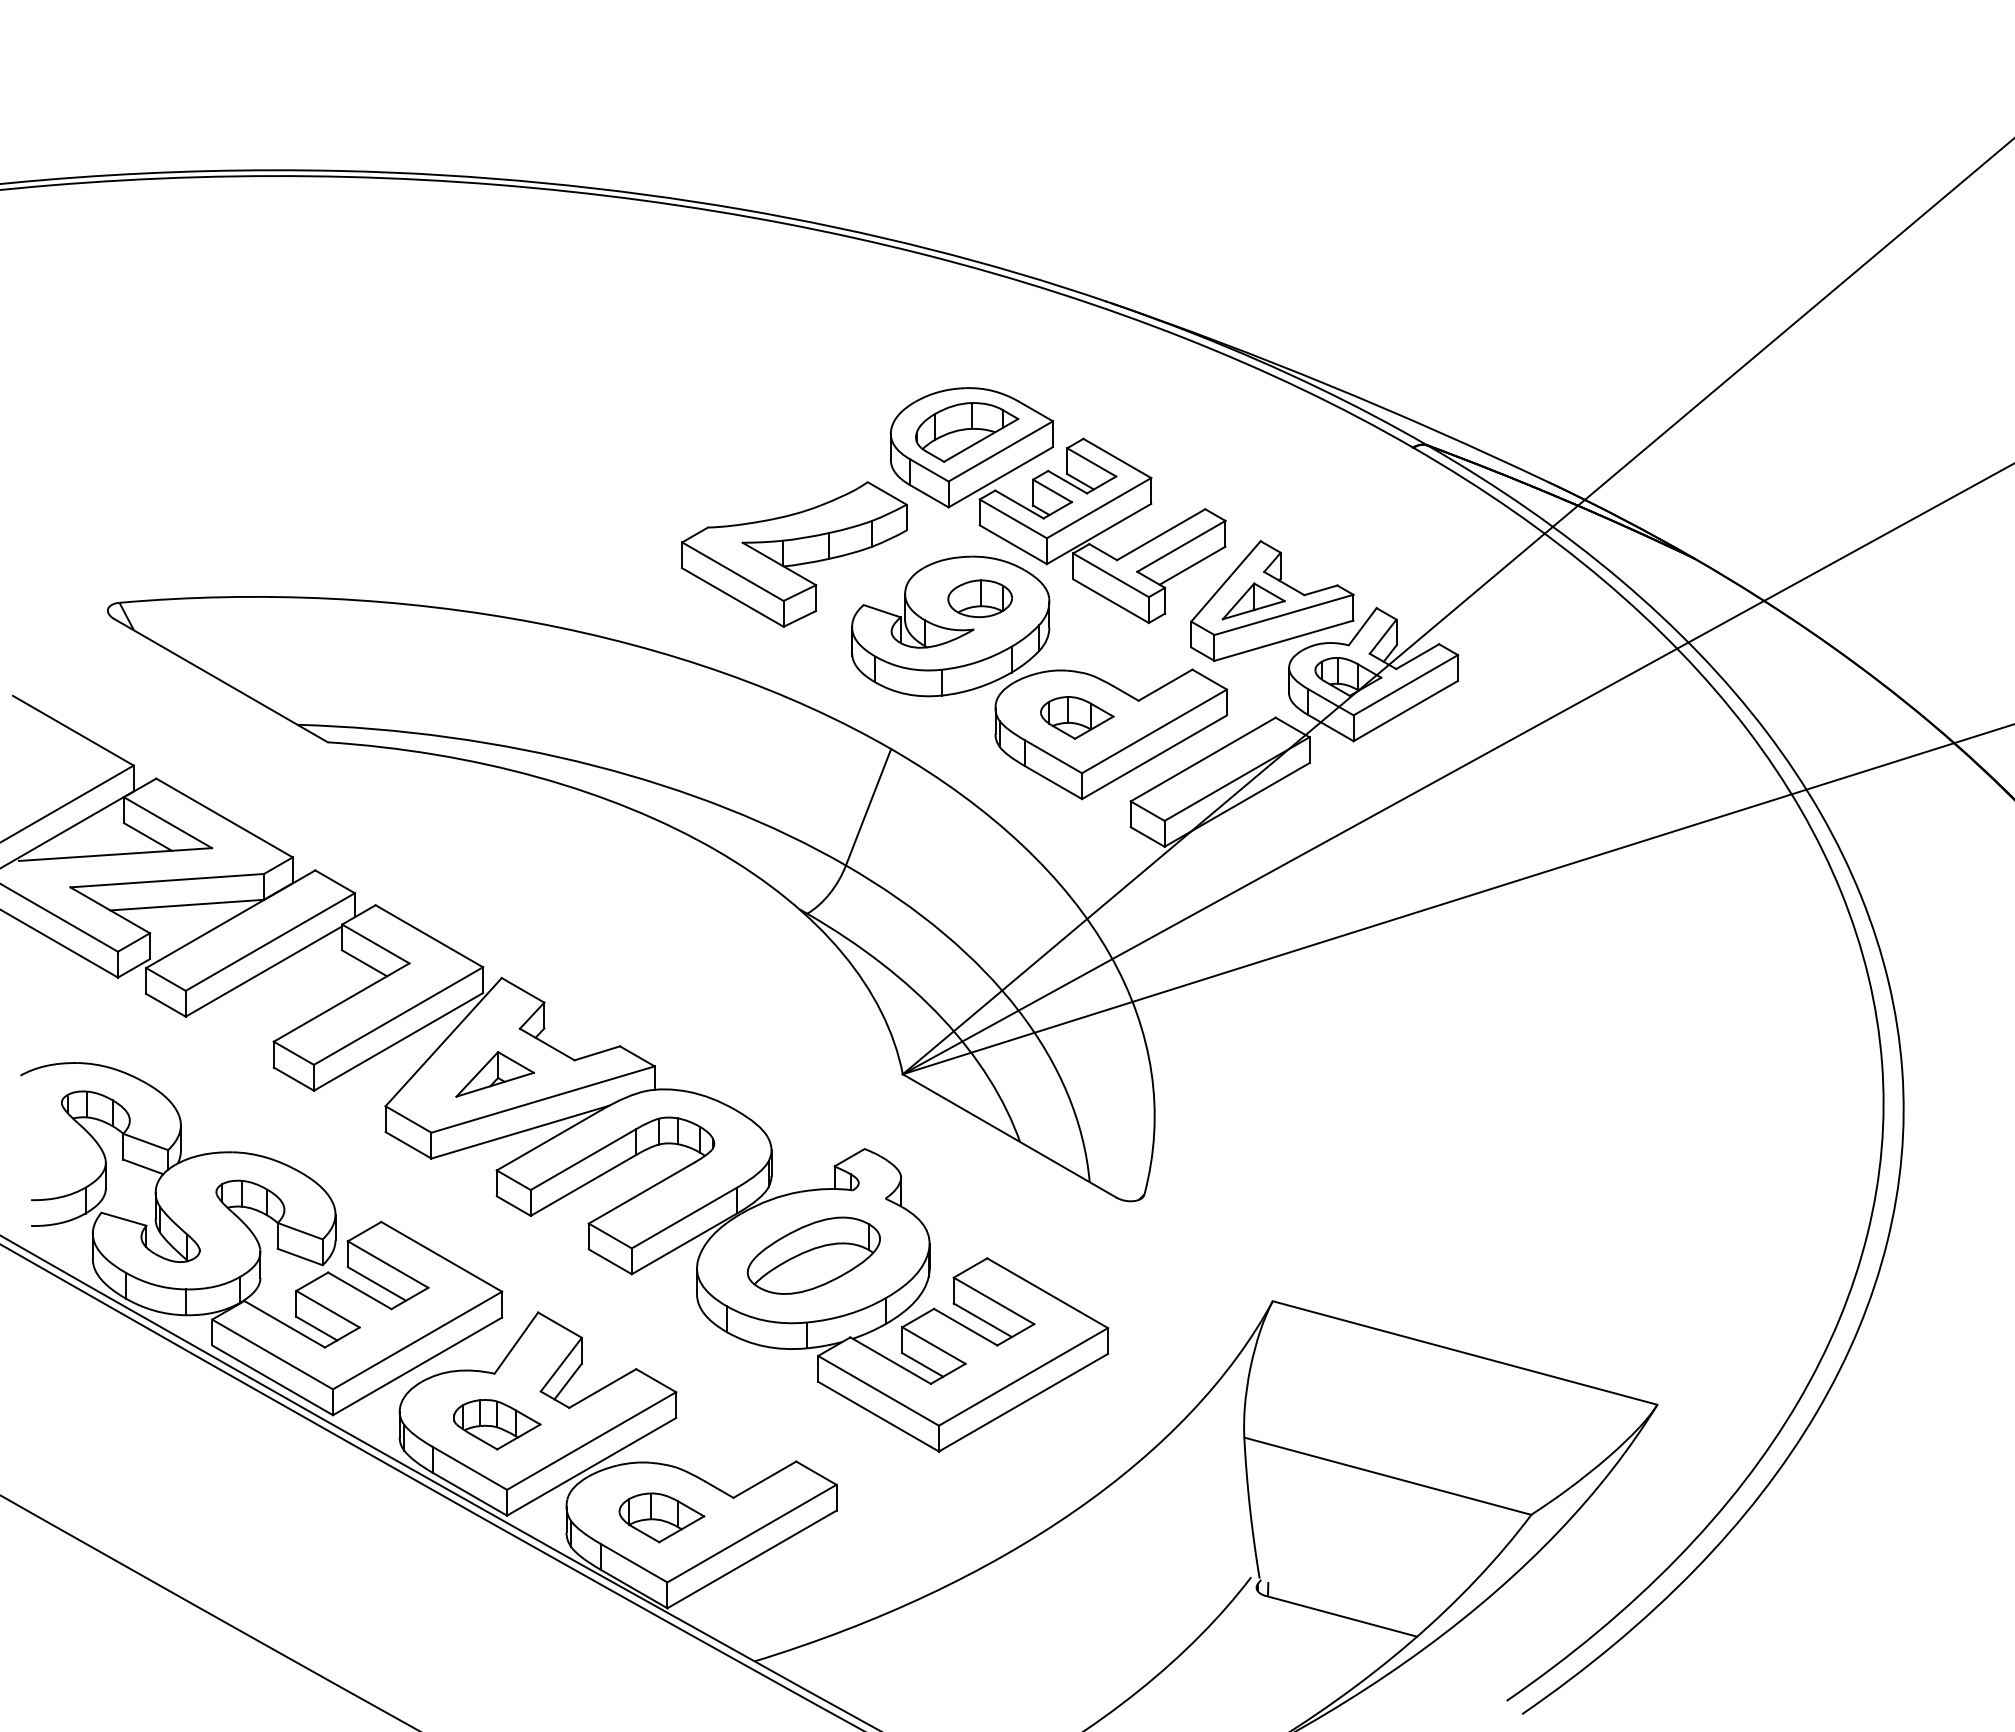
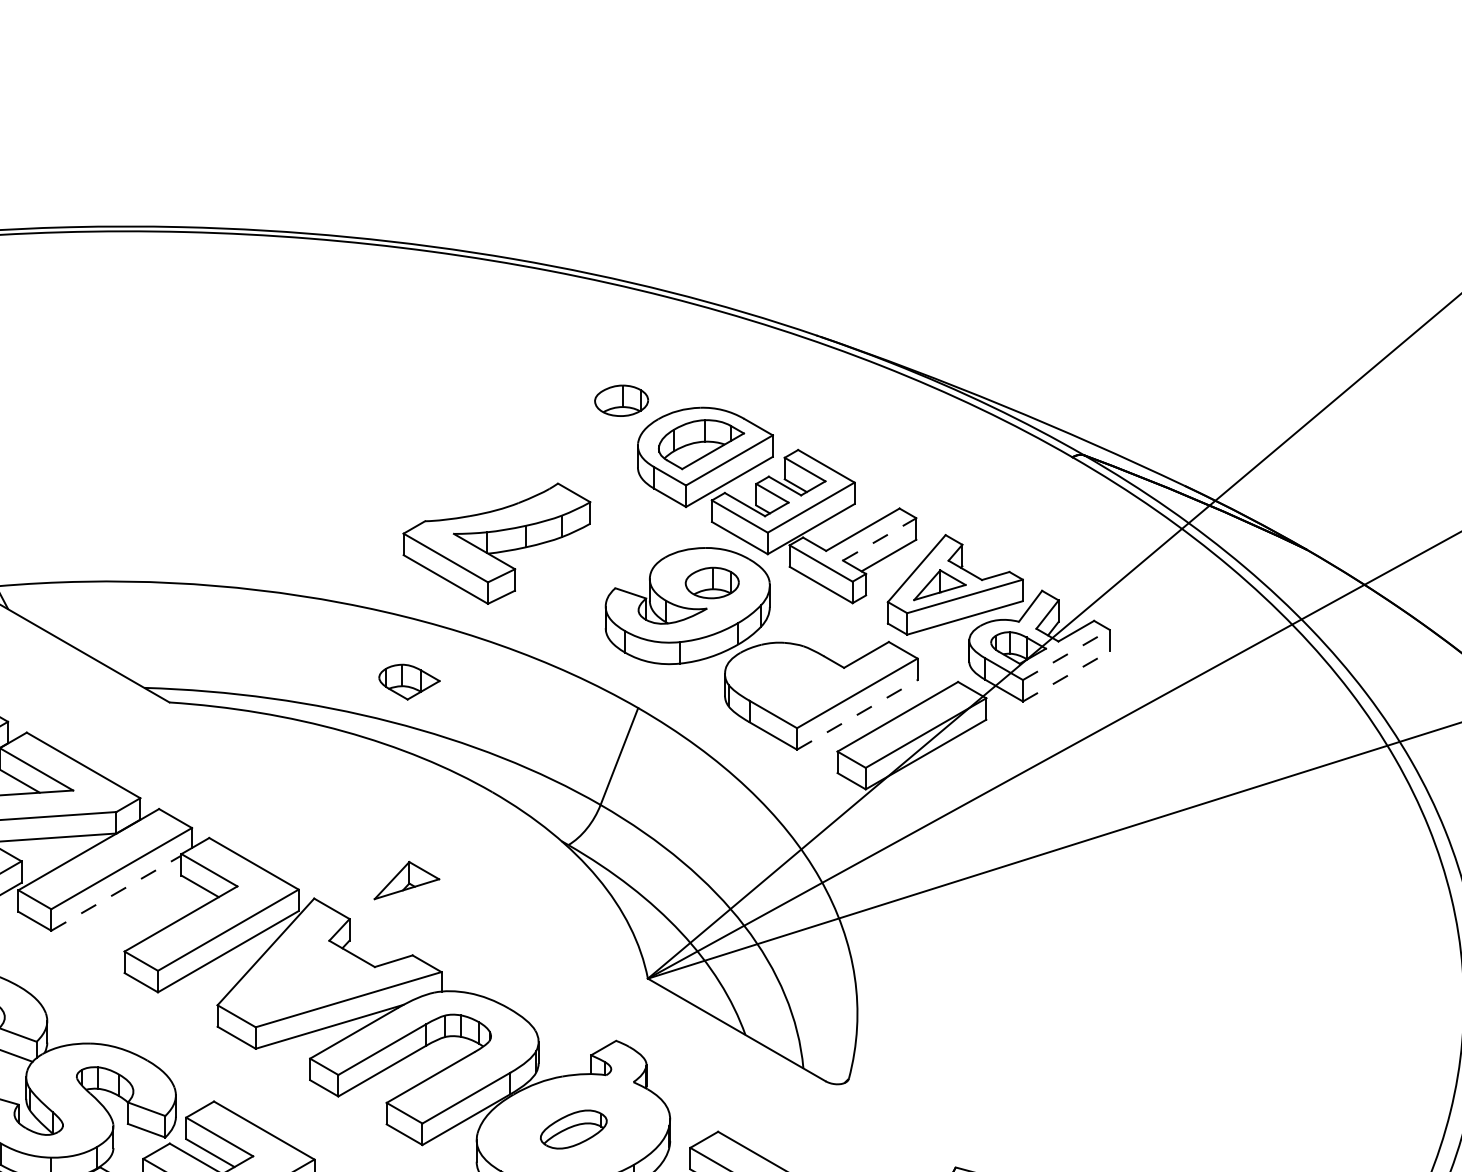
part: (870, 379) -> (621, 400), added
line: (1181, 546) -> (879, 539), solid -> dashed
part: (794, 554) -> (497, 543), moved
line: (1406, 685) -> (1066, 655), solid -> dashed
line: (1406, 710) -> (1066, 675), solid -> dashed
part: (1077, 717) -> (409, 681), moved
line: (1154, 757) -> (857, 715), solid -> dashed
line: (264, 971) -> (116, 893), solid -> dashed
part: (494, 1074) -> (406, 880), moved
part: (813, 1255) -> (573, 1129), size x0.6

